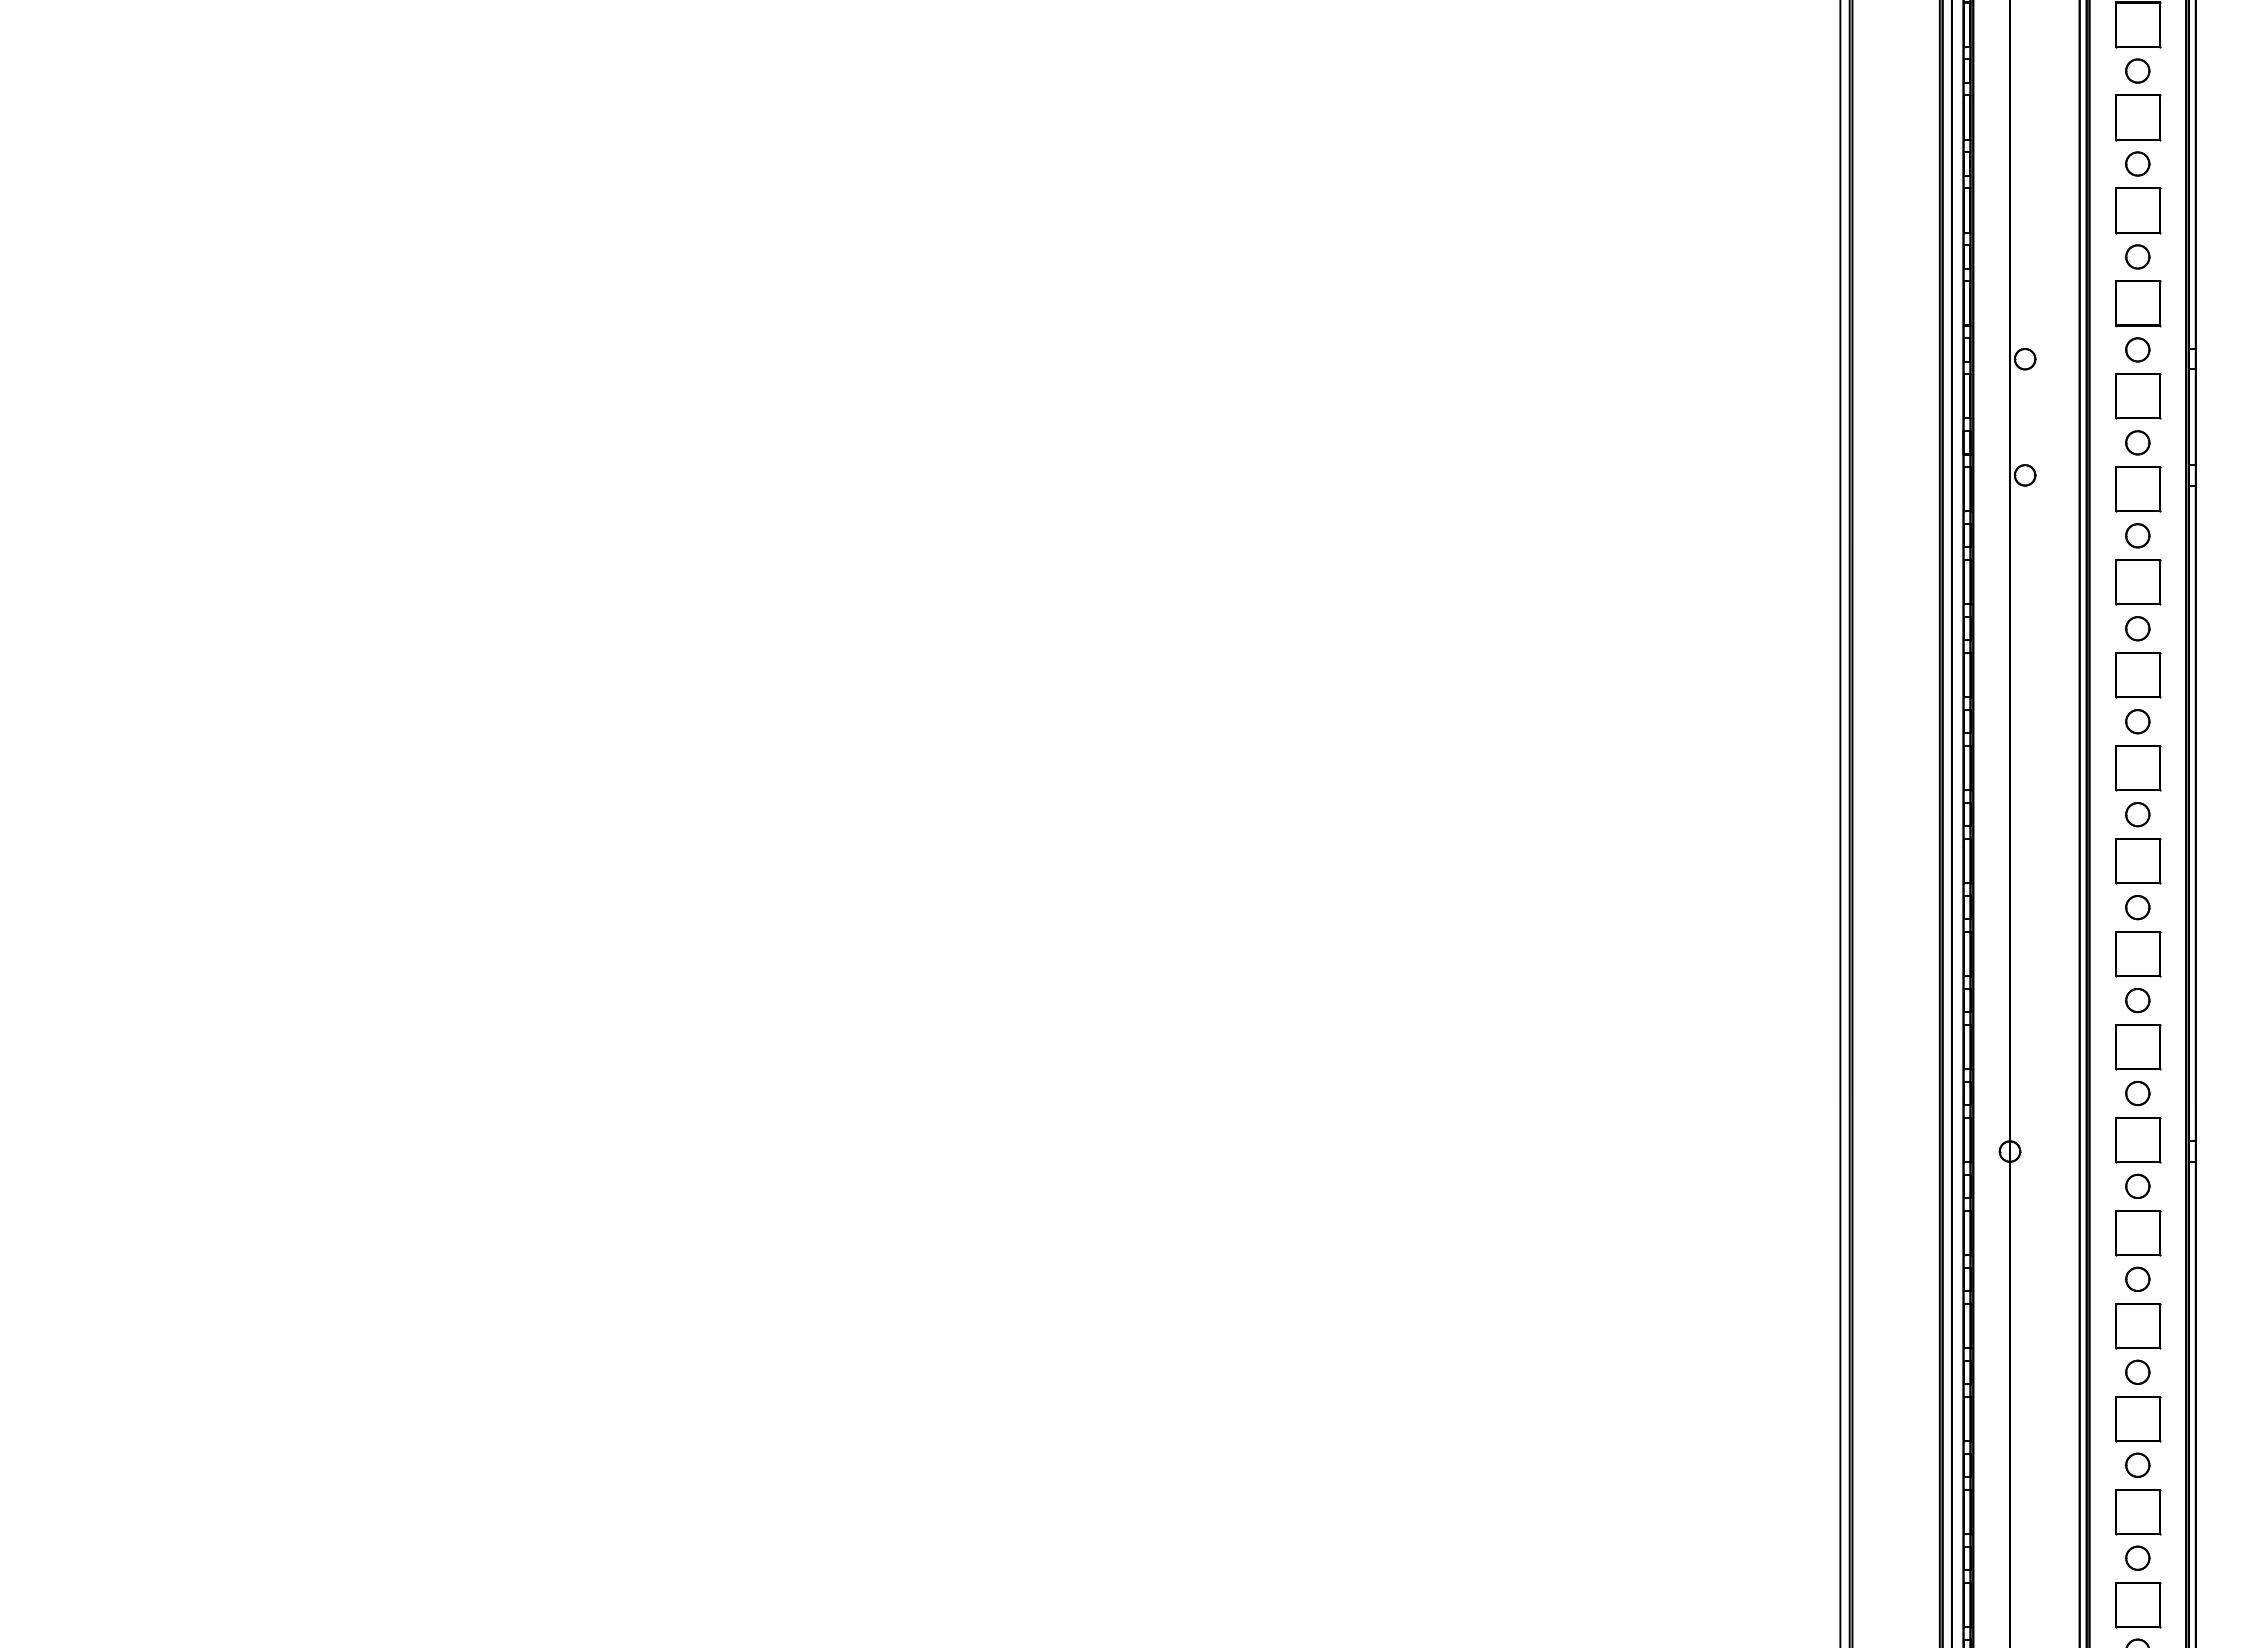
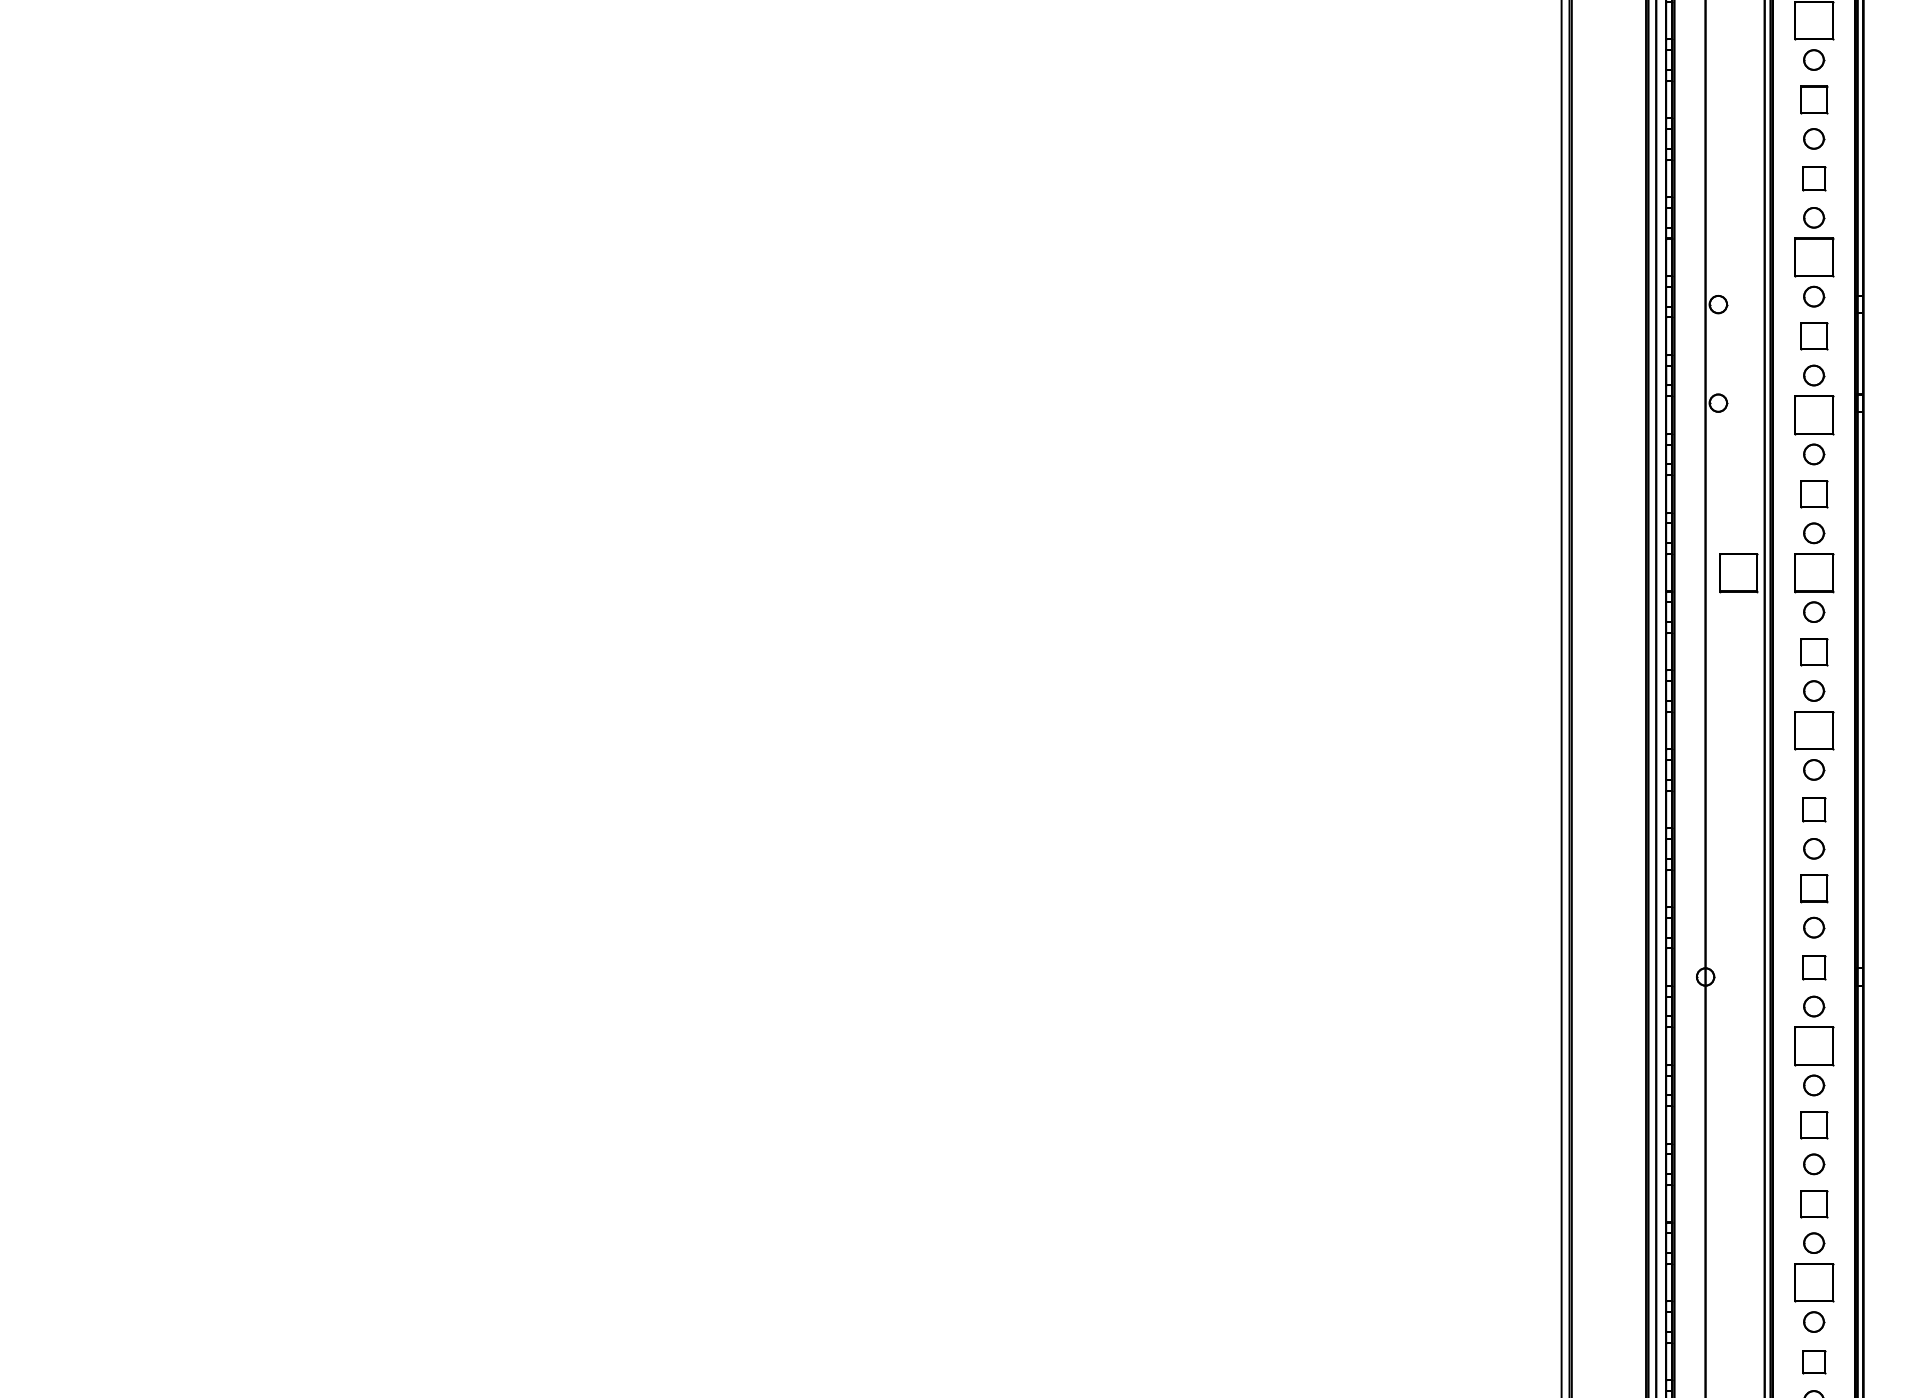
part: (2138, 117) -> (1814, 99), size x0.7
part: (2138, 210) -> (1814, 178), size x0.6
part: (2138, 396) -> (1814, 336), size x0.7
part: (2138, 582) -> (1814, 494), size x0.7
part: (2049, 675) -> (1739, 572), added
part: (2138, 768) -> (1814, 651), size x0.7
part: (2138, 954) -> (1814, 809), size x0.6
part: (2138, 1047) -> (1814, 888), size x0.7
part: (2138, 1140) -> (1814, 967), size x0.6
part: (2138, 1326) -> (1814, 1125), size x0.7
part: (2138, 1419) -> (1814, 1204), size x0.7
part: (2138, 1605) -> (1814, 1362), size x0.6

